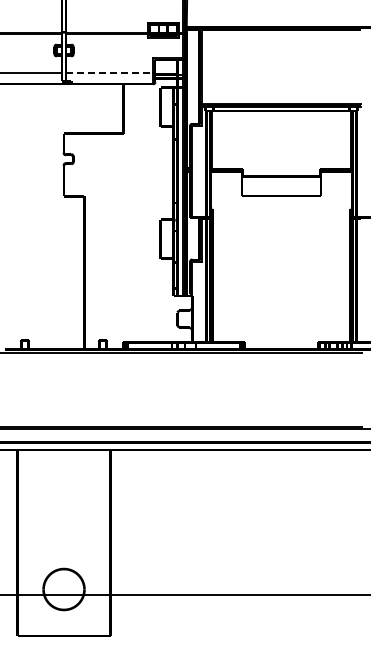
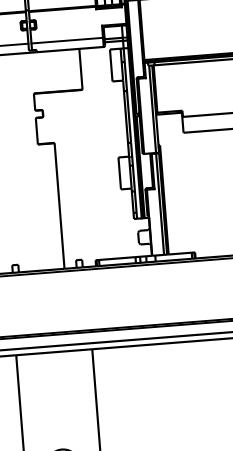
line: (109, 72) -> (67, 40), dashed -> solid

